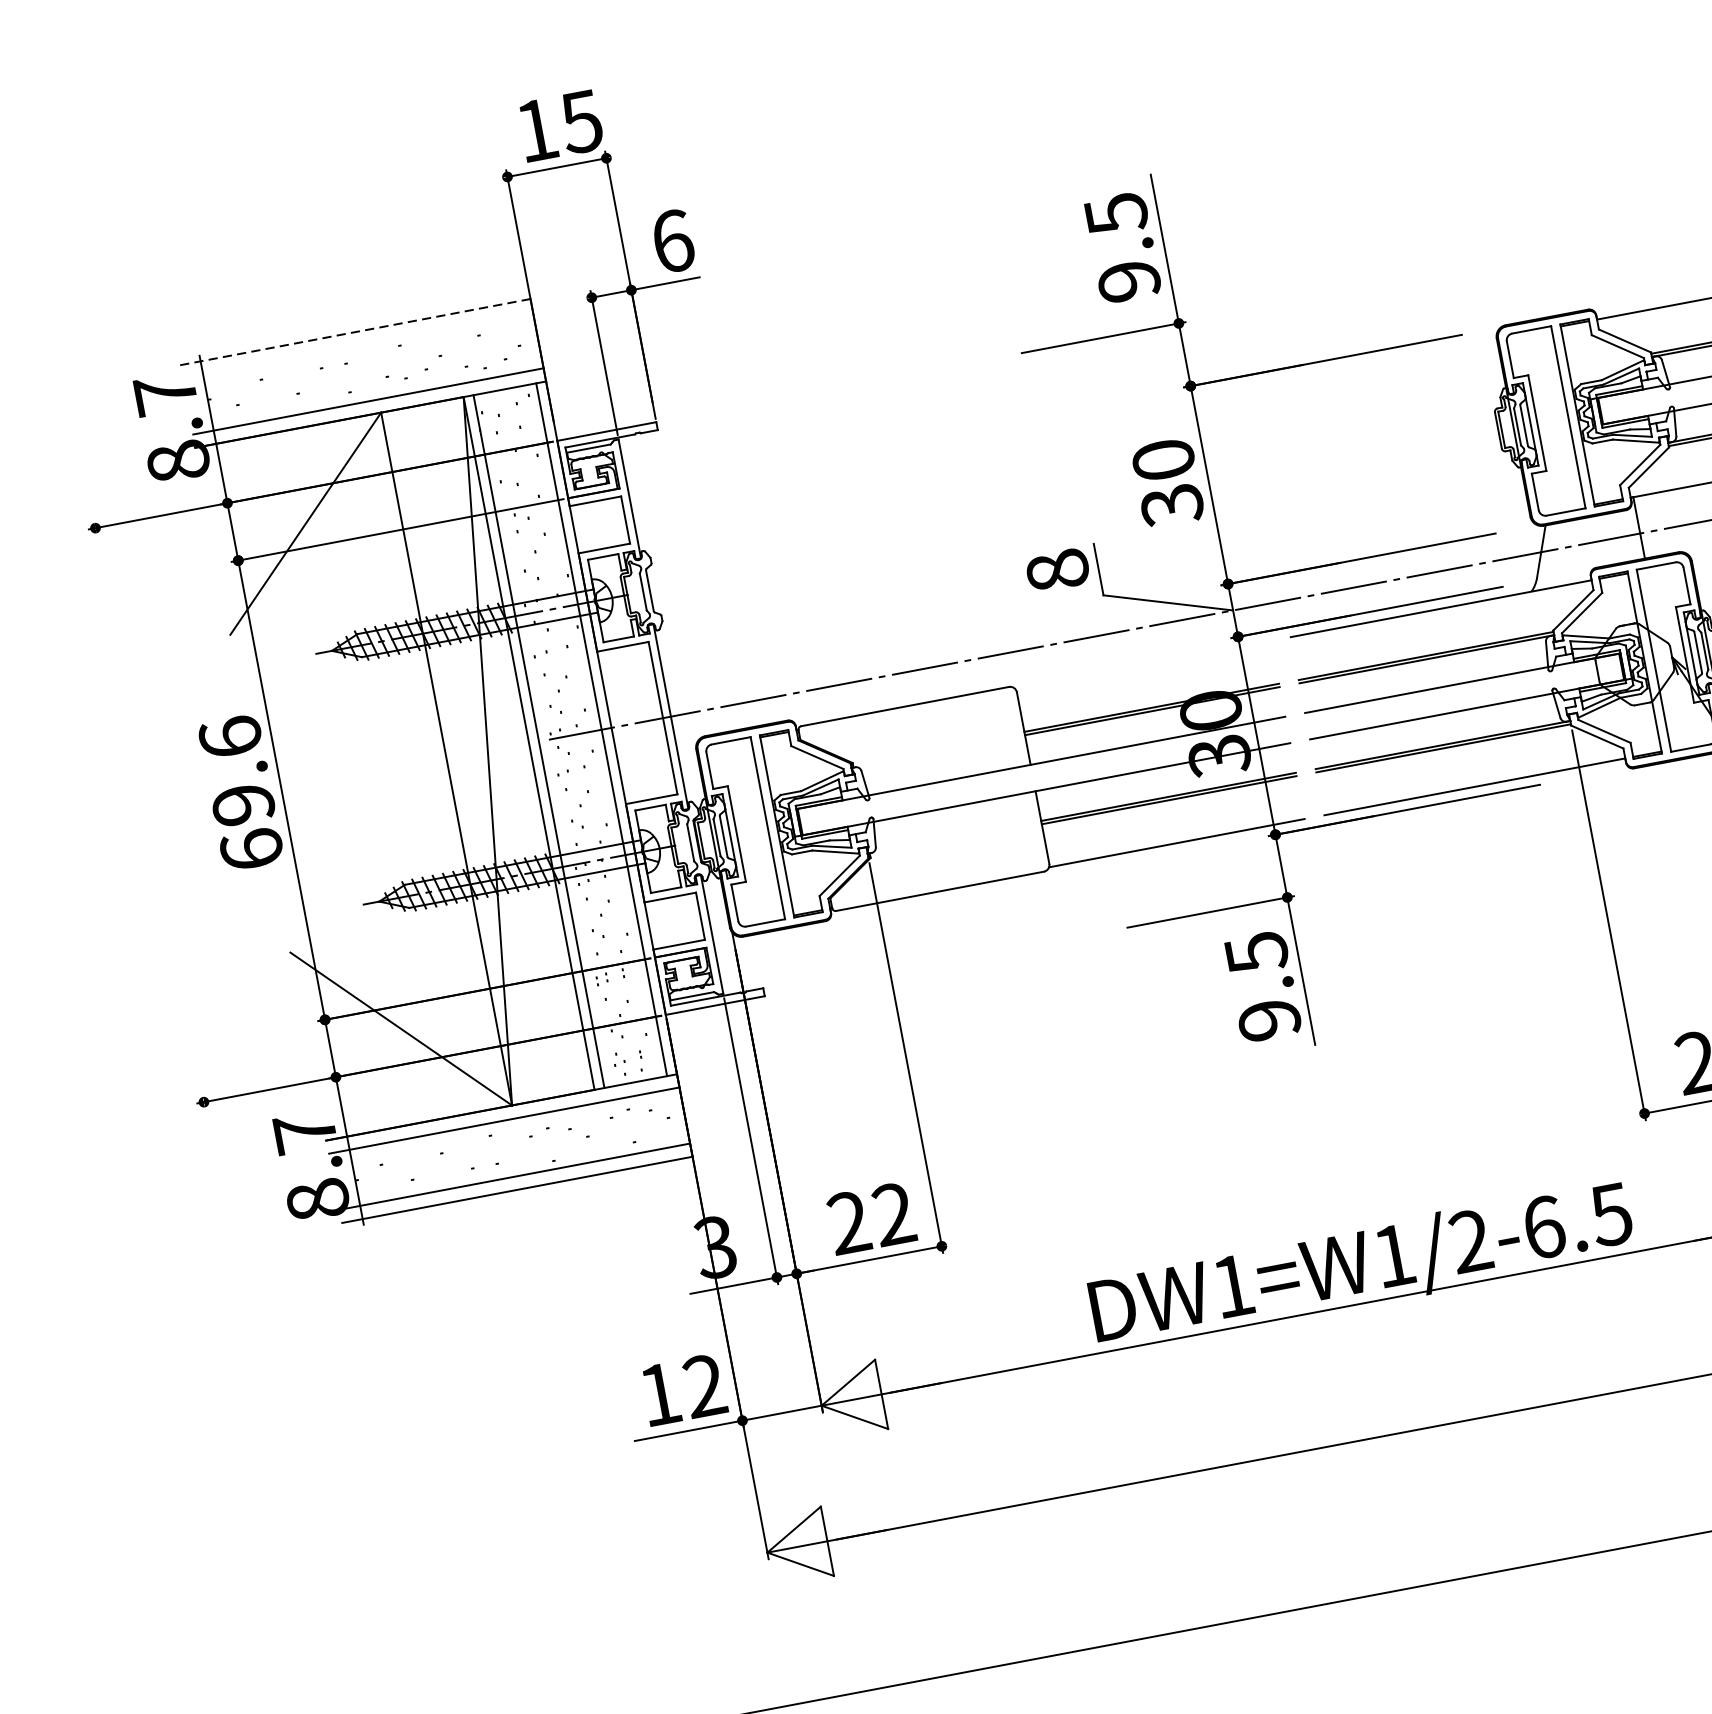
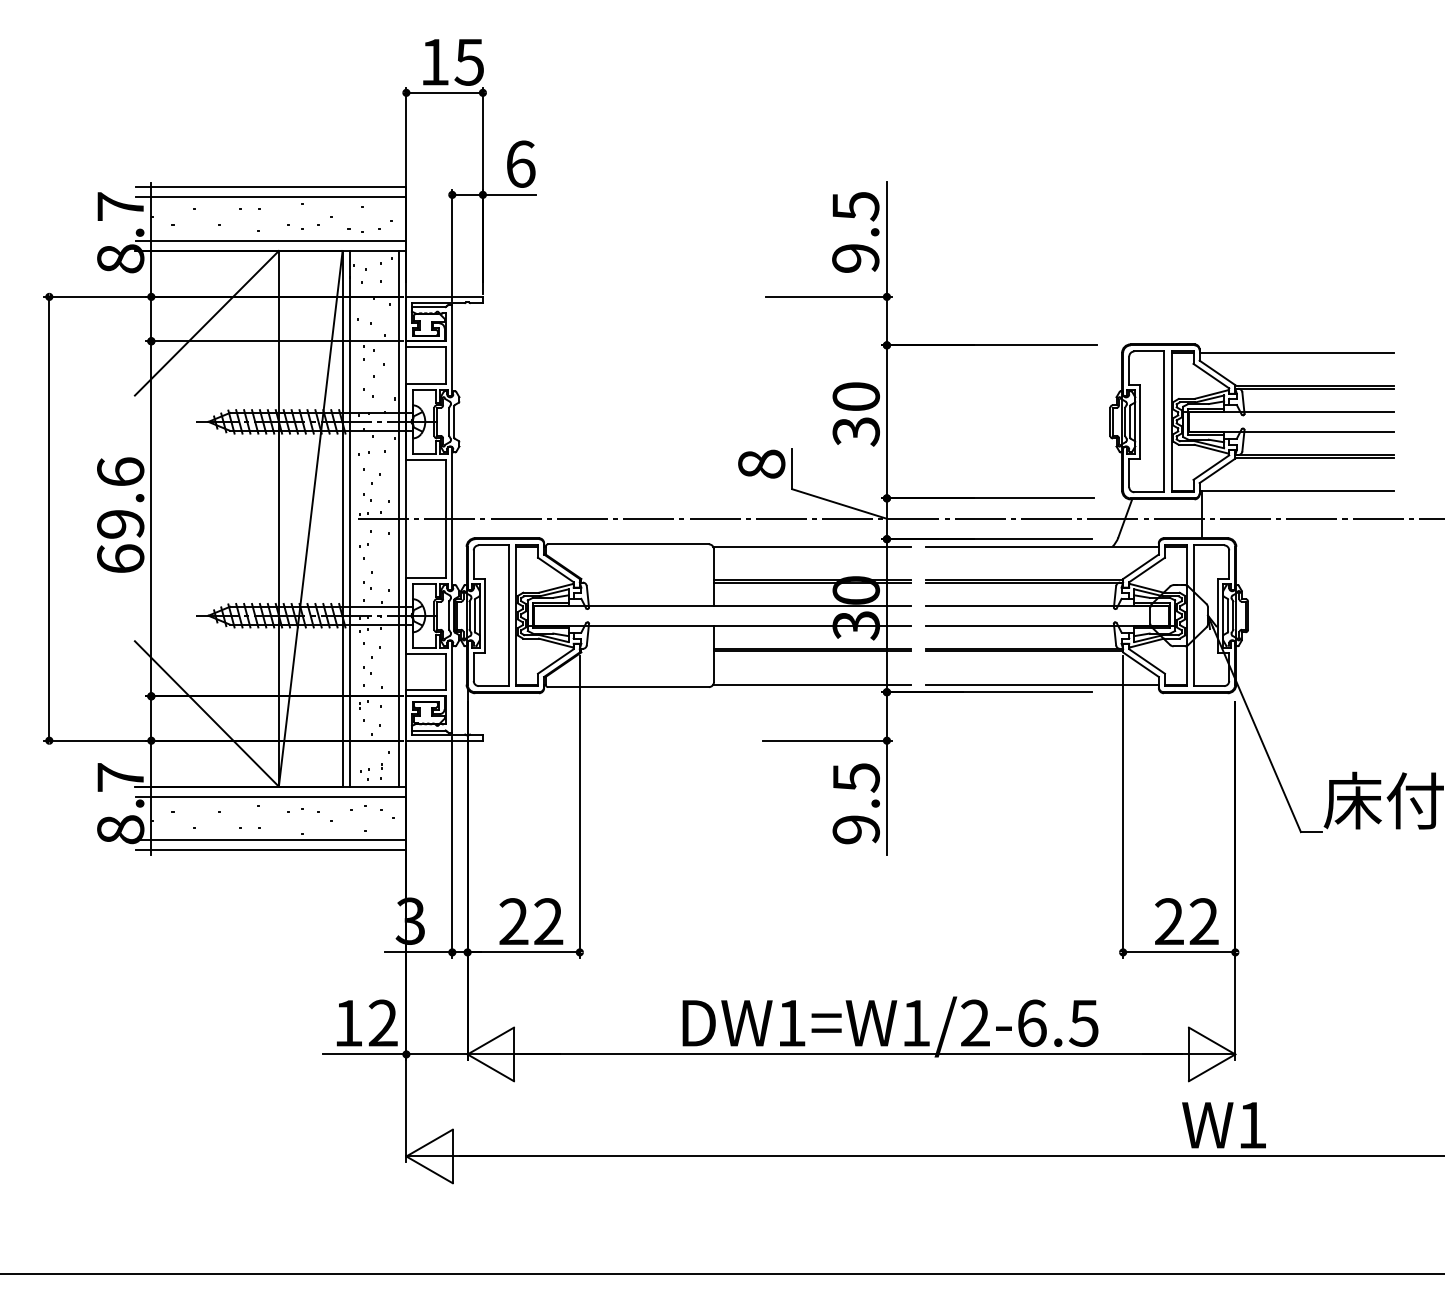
line: (356, 332) -> (271, 187), dashed -> solid
line: (357, 345) -> (270, 197), added
line: (1142, 664) -> (811, 546), added
line: (149, 814) -> (49, 518), added

